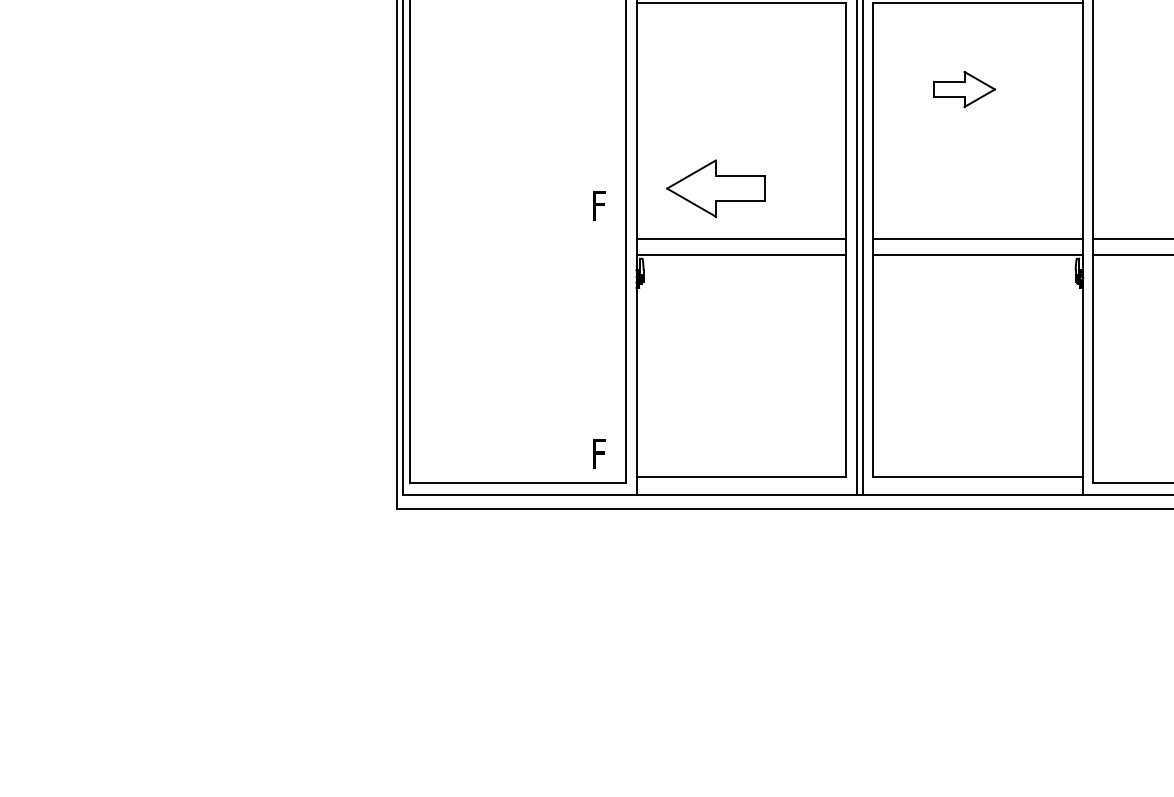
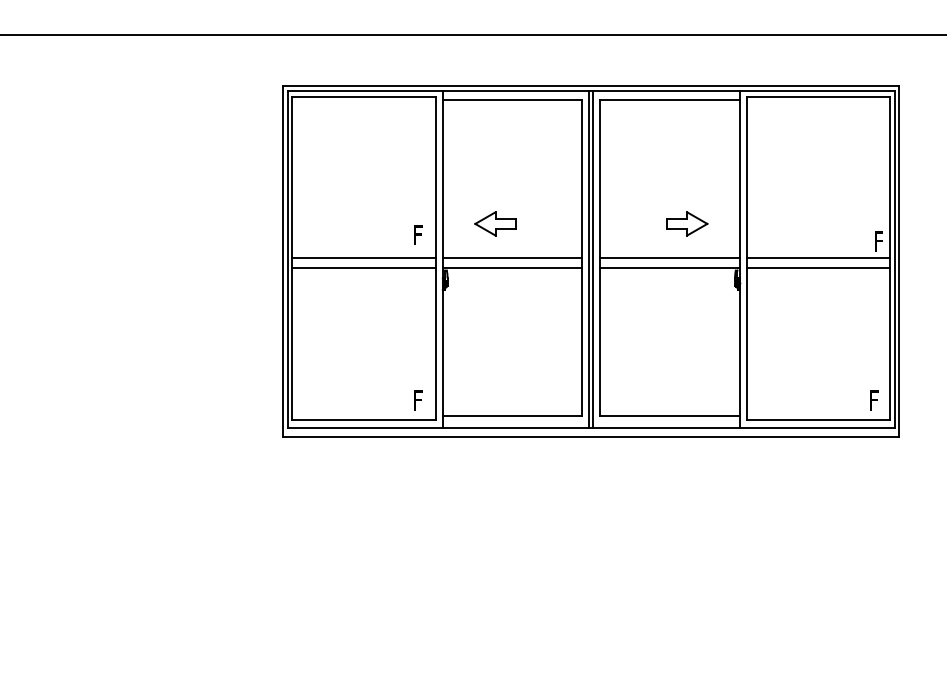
part: (965, 88) -> (687, 223), moved
part: (715, 188) -> (495, 223), size x0.62
line: (518, 239) -> (364, 257), added
line: (518, 254) -> (364, 267), added

